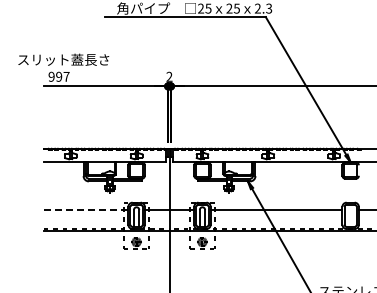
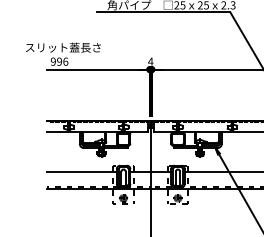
text: (66, 76) -> (65, 61), 997 -> 996
text: (169, 76) -> (150, 61), 2 -> 4
line: (86, 210) -> (82, 172), dashed -> solid

